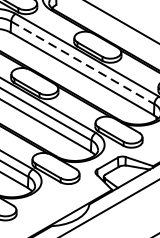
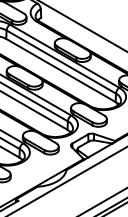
line: (83, 63) -> (61, 62), dashed -> solid

